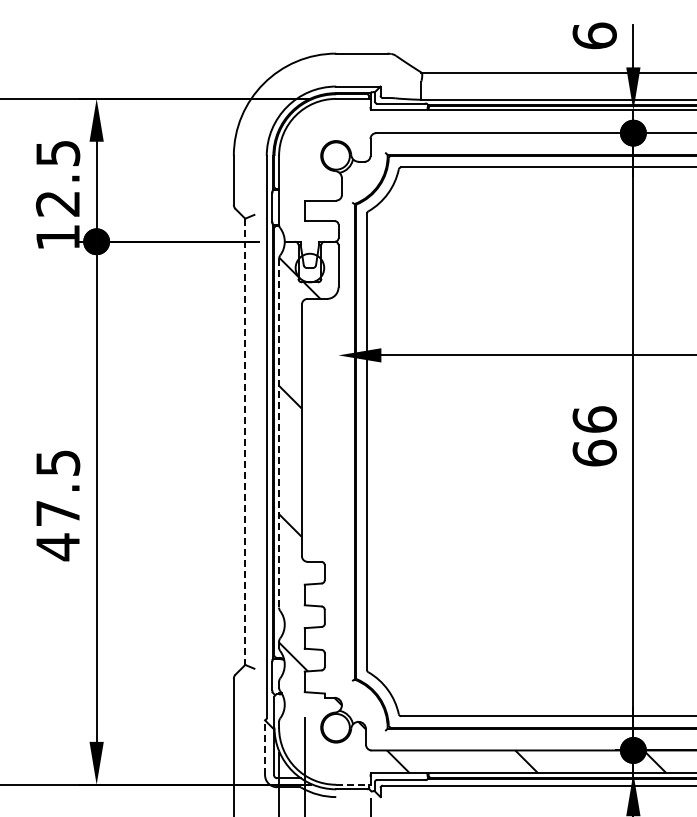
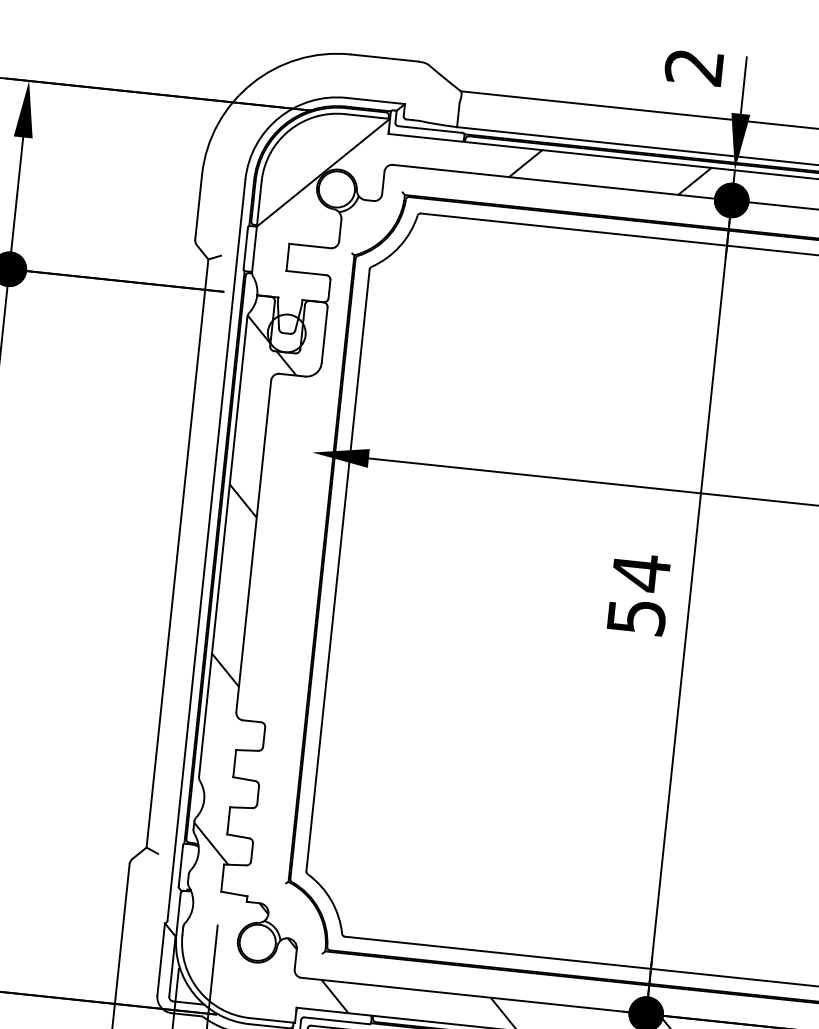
text: (594, 35) -> (694, 66), 6 -> 2
hatch: (447, 144) -> (485, 189), added
line: (279, 433) -> (223, 547), dashed -> solid
text: (594, 435) -> (638, 593), 66 -> 54
line: (245, 442) -> (177, 554), dashed -> solid
line: (265, 747) -> (161, 959), dashed -> solid
line: (353, 784) -> (272, 1020), dashed -> solid

